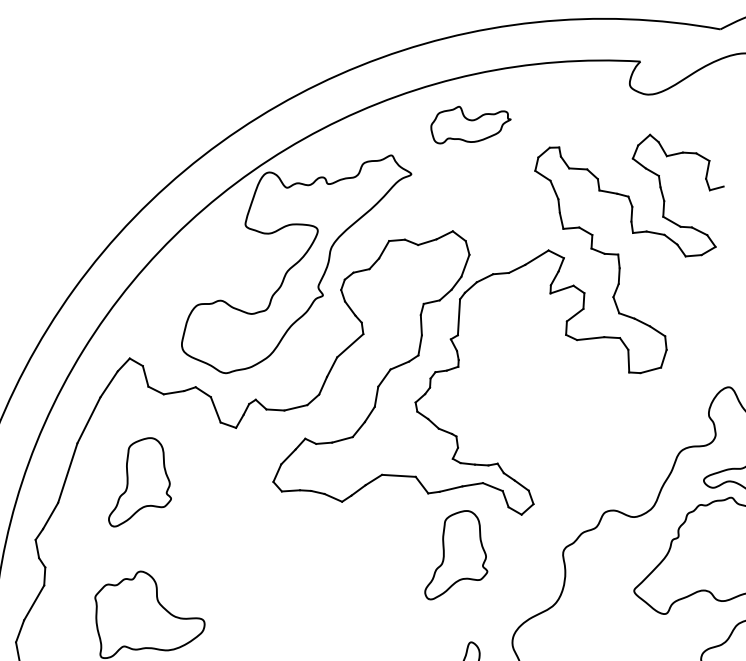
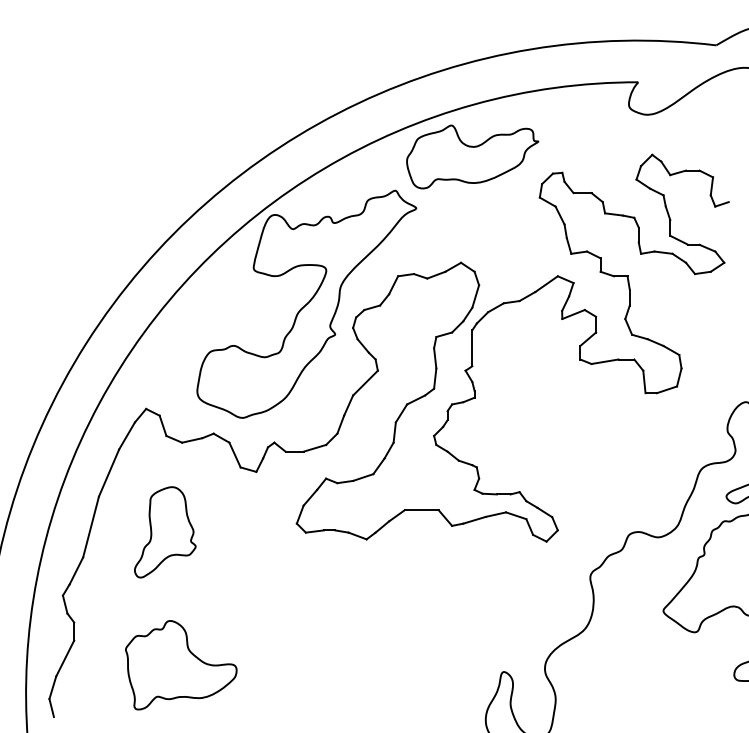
part: (470, 125) -> (472, 156), size x1.67
part: (458, 555) -> (485, 586), removed

